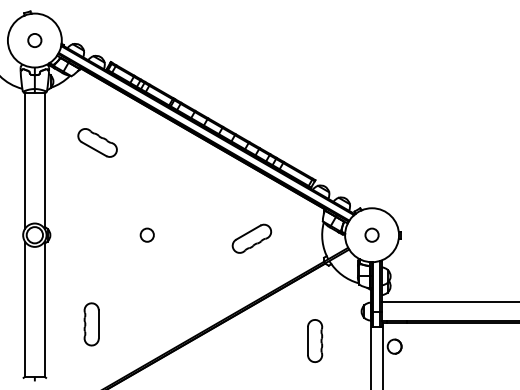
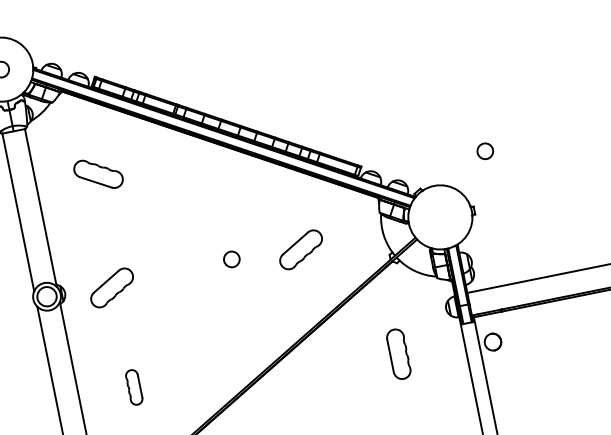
circle: (146, 234) -> (230, 258), moved
circle: (371, 234) -> (484, 150), moved
part: (89, 238) -> (111, 287), added
part: (91, 324) -> (134, 387), size x0.7

